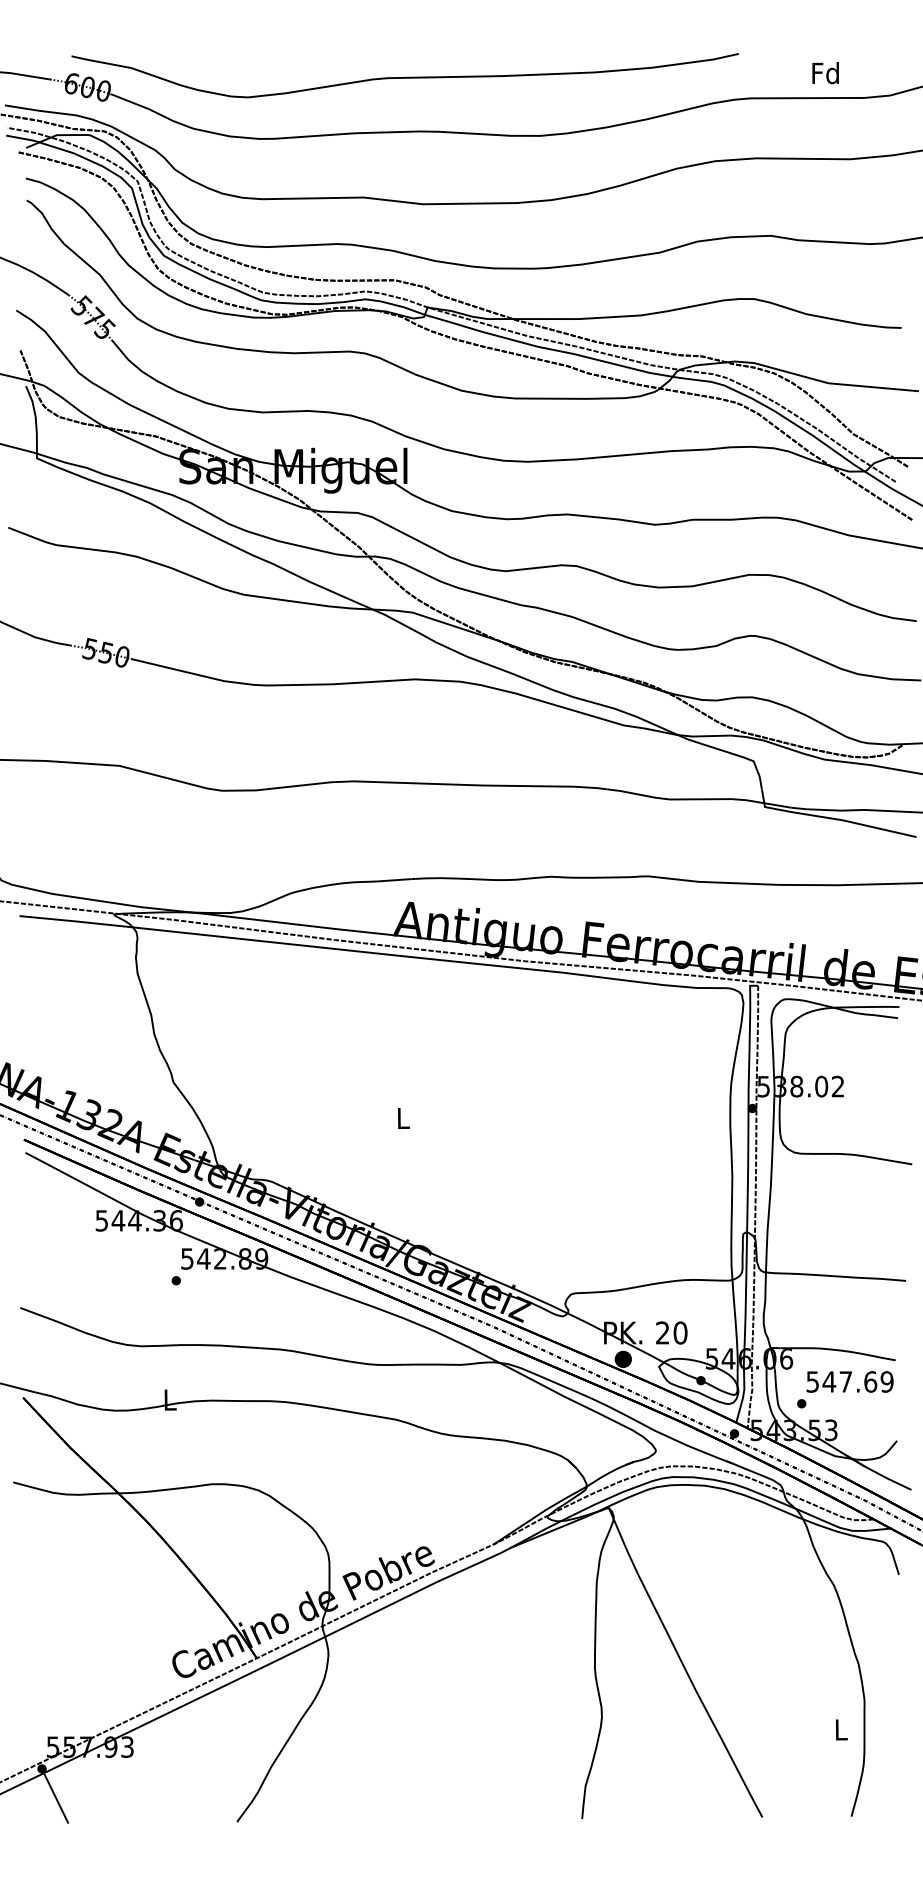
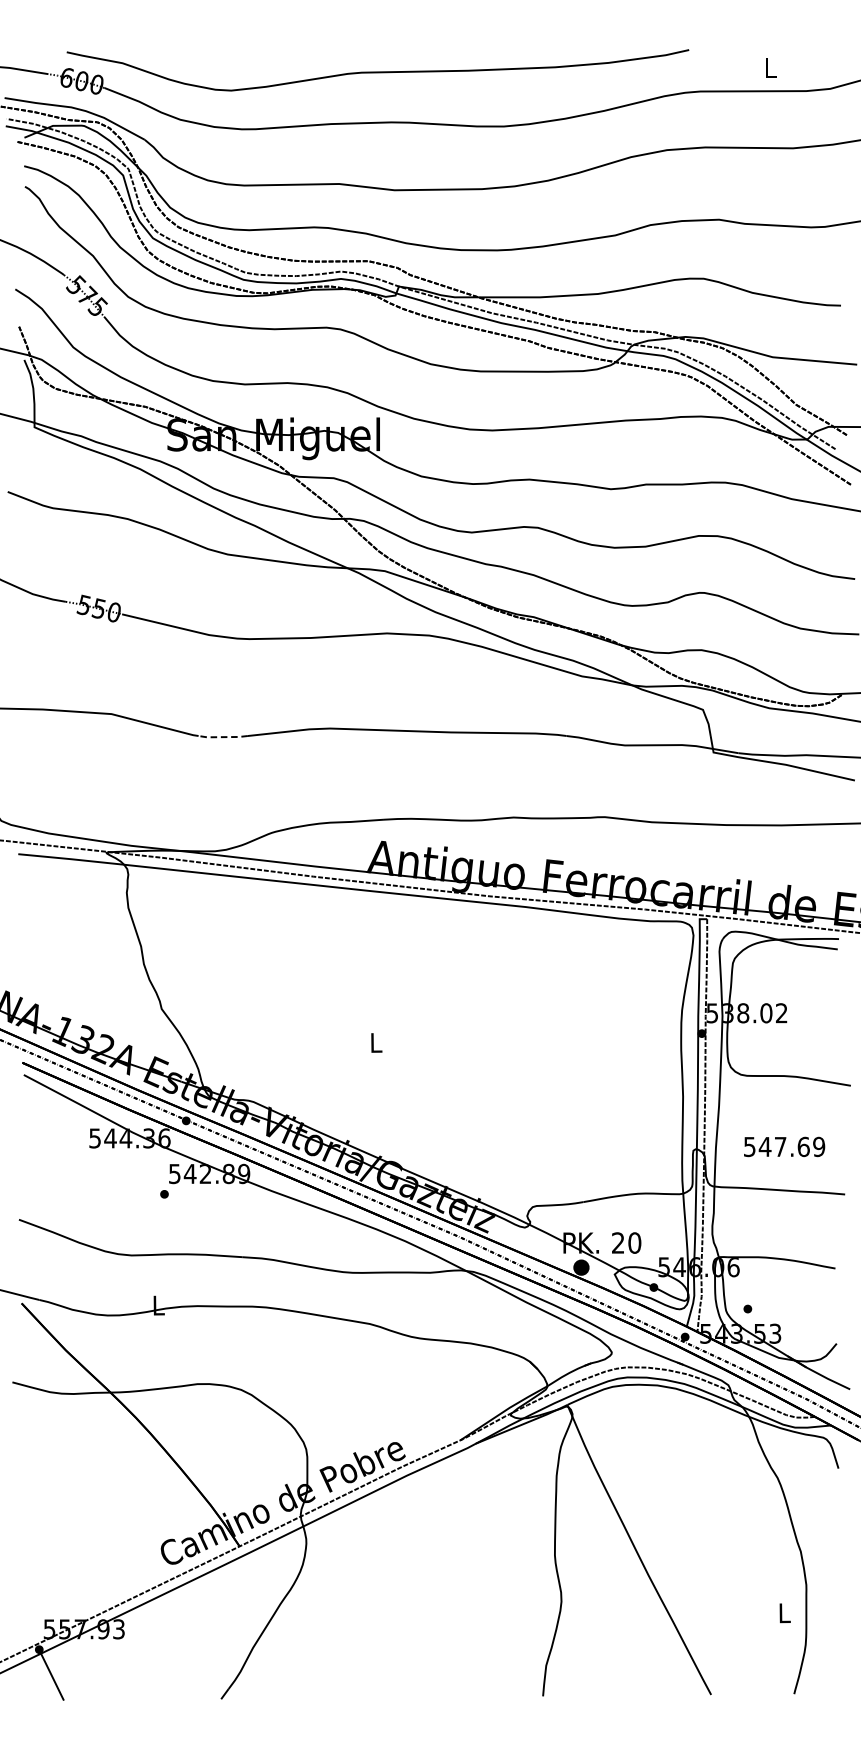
text: (825, 73) -> (770, 68), Fd -> L
line: (238, 790) -> (222, 737), solid -> dashed
text: (849, 1381) -> (783, 1146), moved

